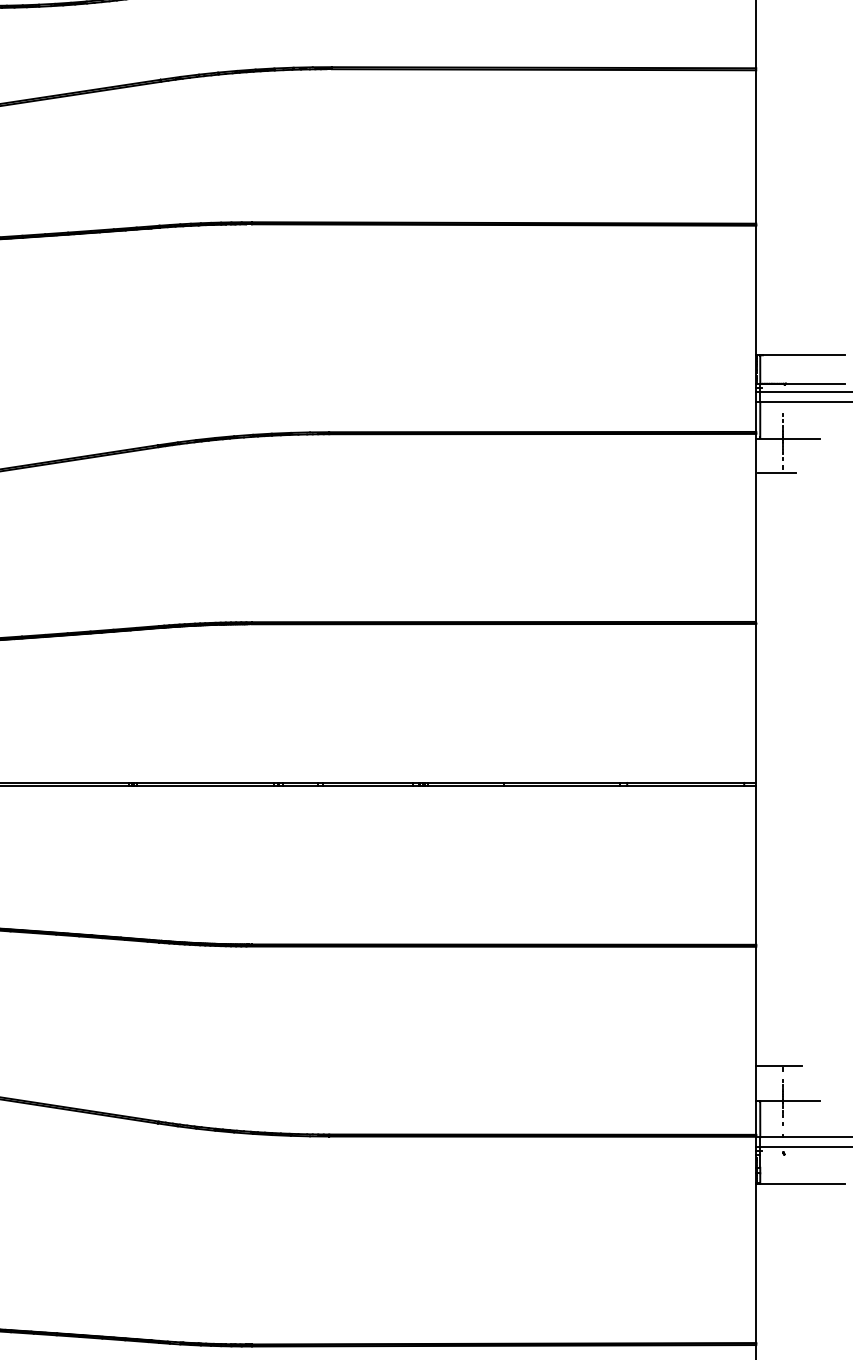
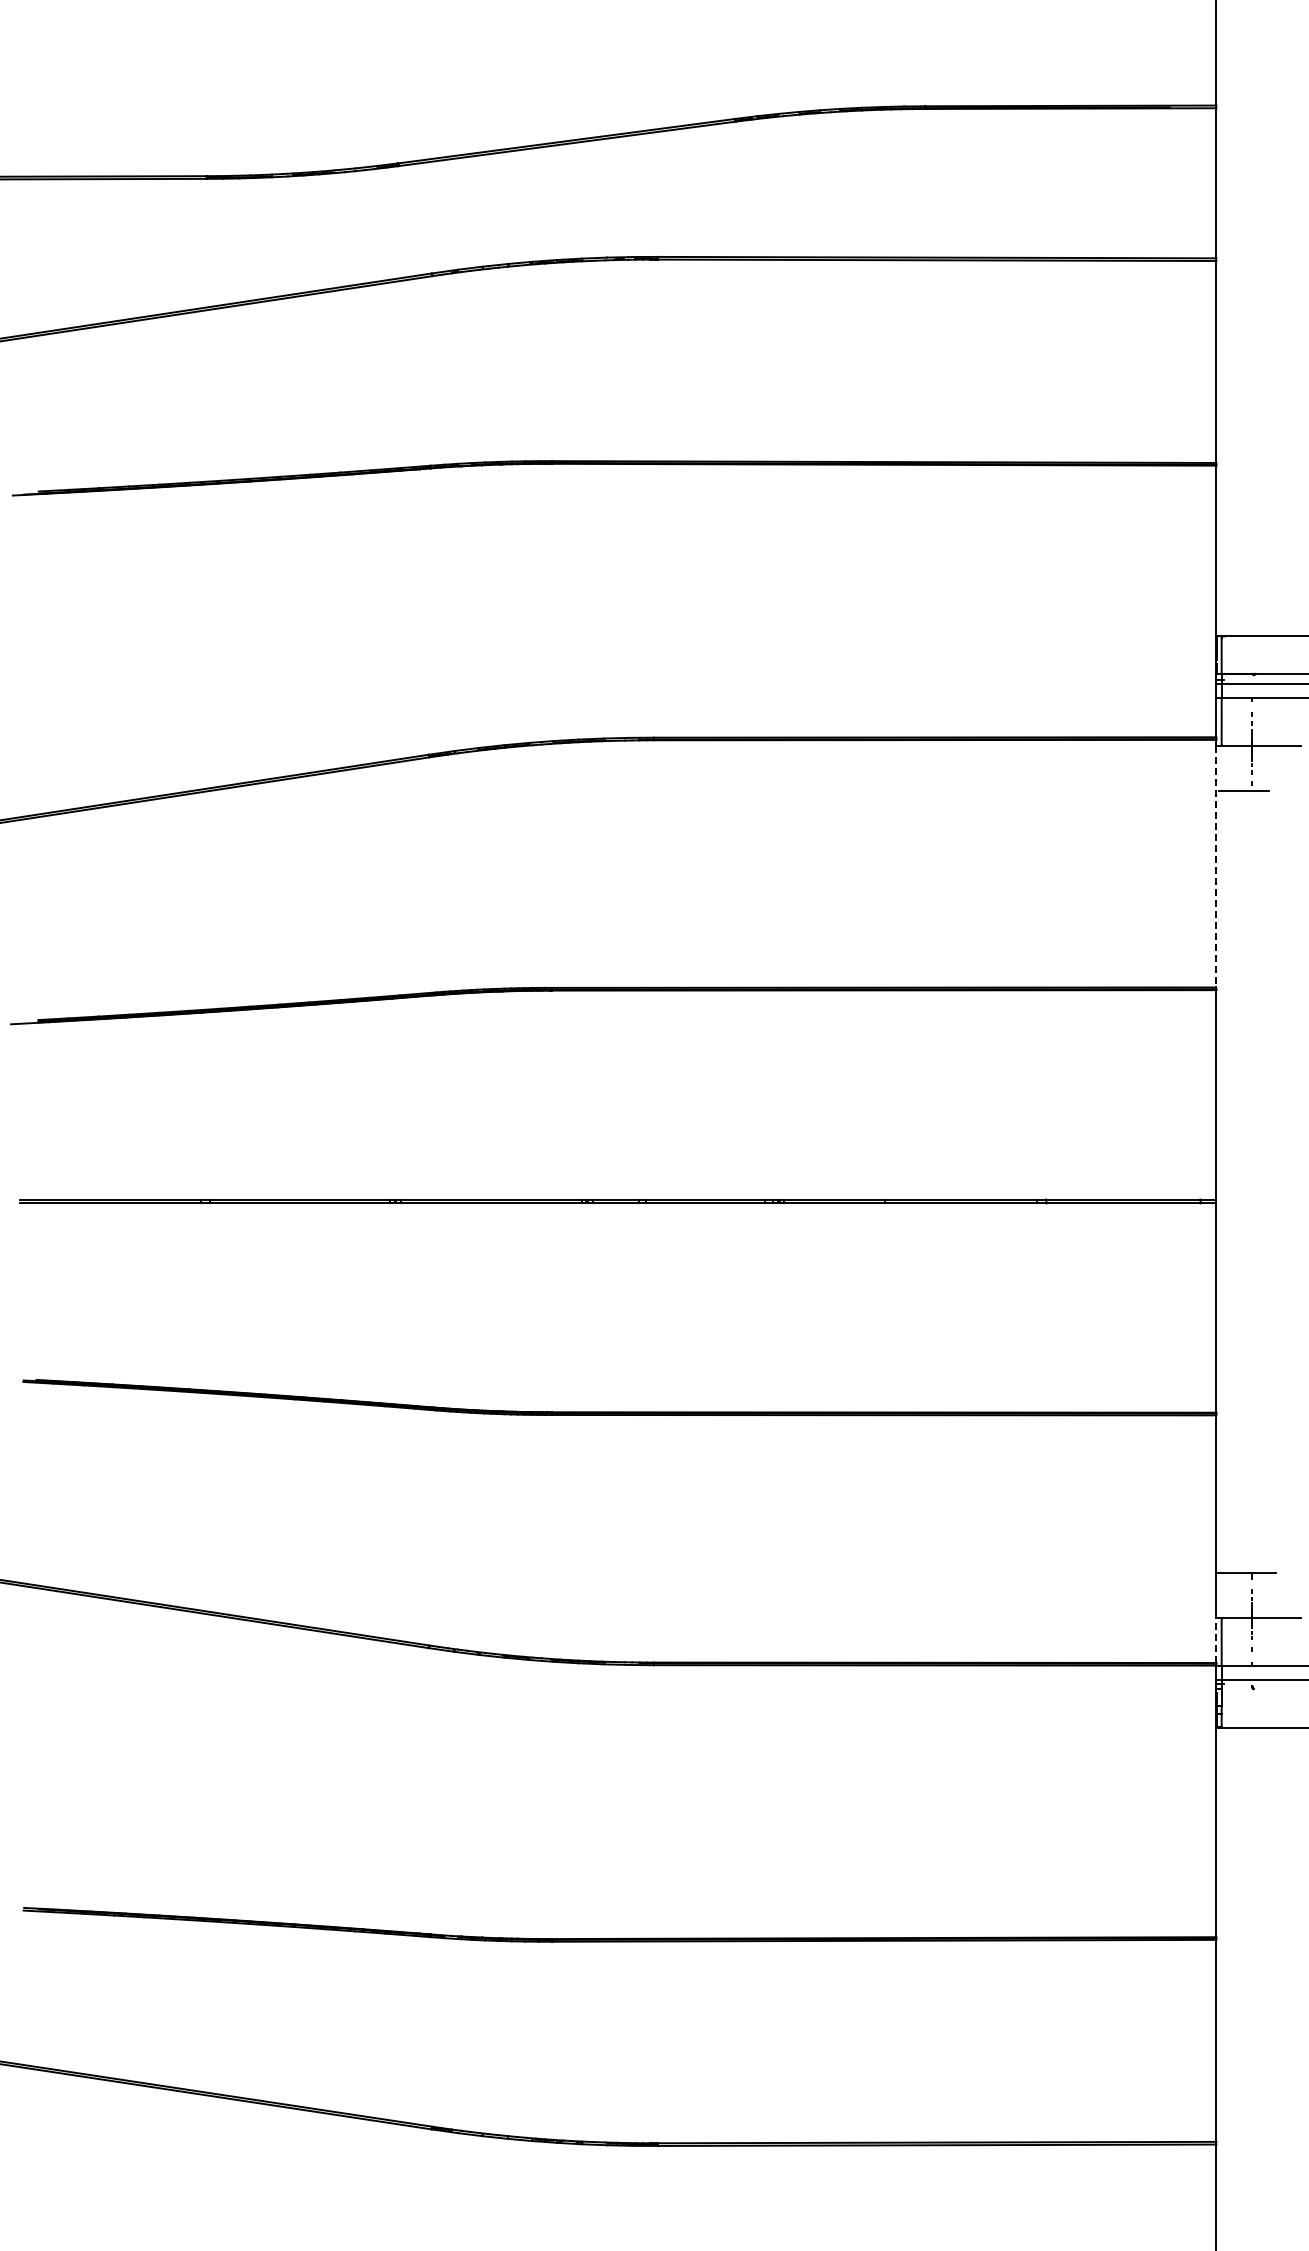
line: (756, 530) -> (1216, 866), solid -> dashed
line: (756, 1117) -> (1216, 1640), solid -> dashed

